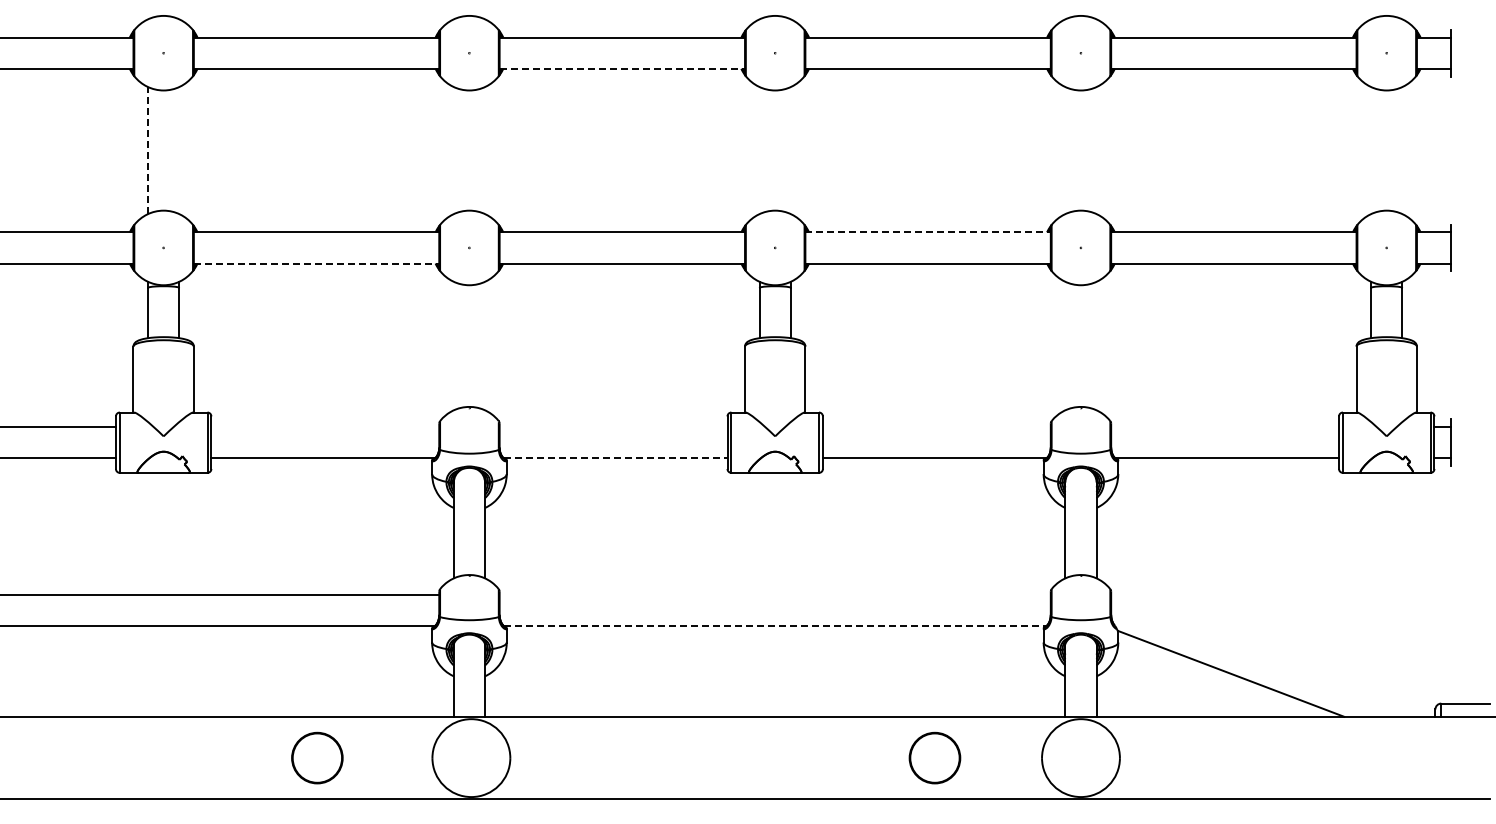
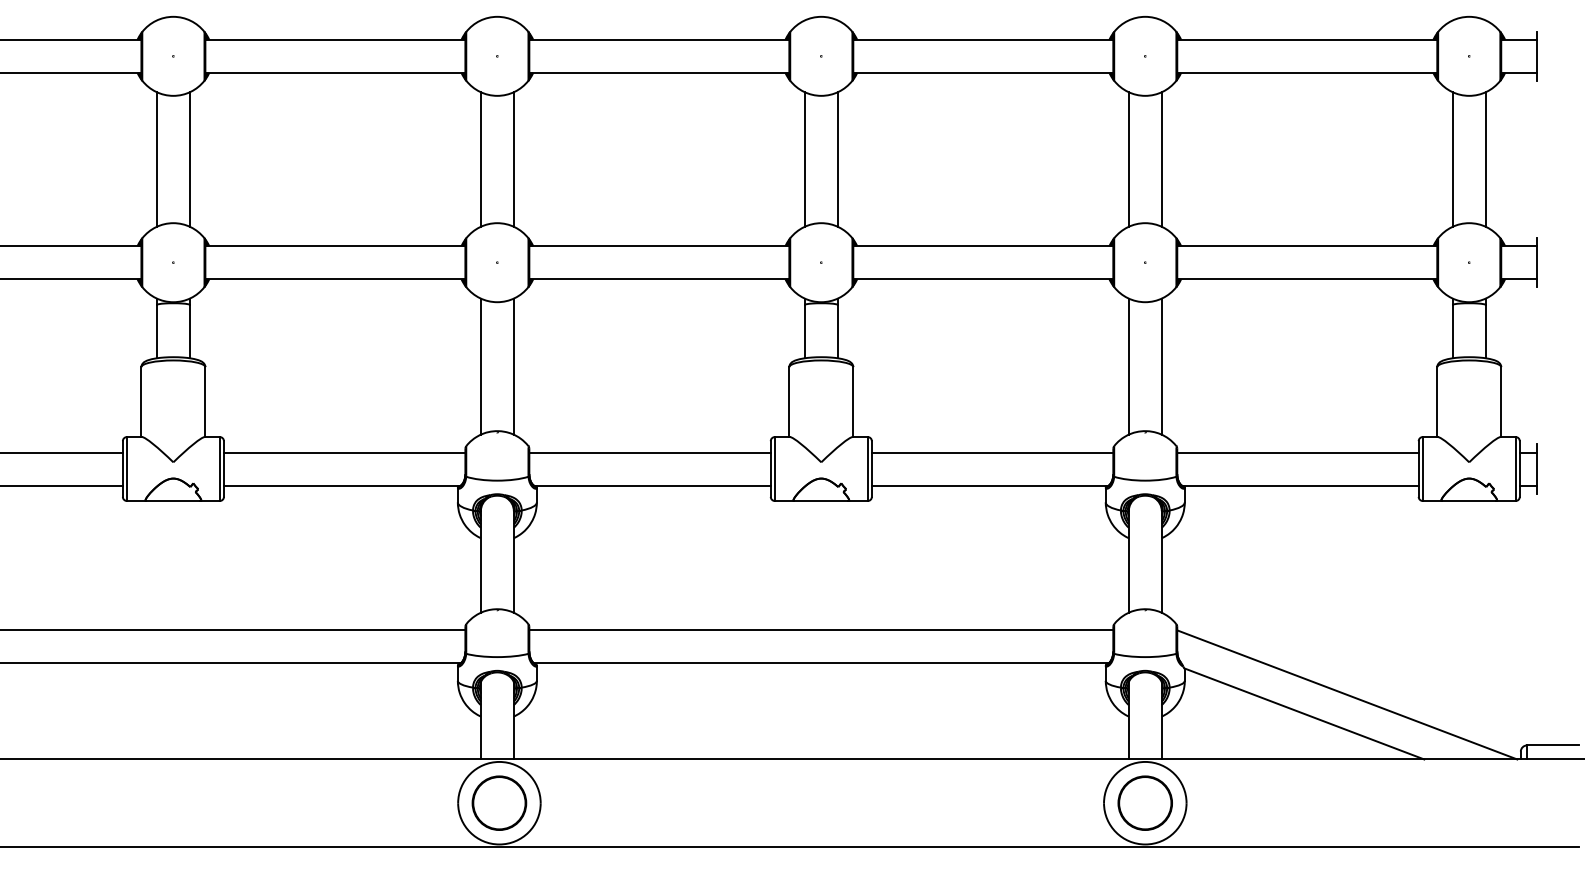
line: (622, 68) -> (659, 72), dashed -> solid
line: (148, 150) -> (157, 159), dashed -> solid
line: (179, 150) -> (190, 159), added
line: (453, 150) -> (480, 159), added
line: (485, 150) -> (514, 159), added
line: (759, 150) -> (804, 159), added
line: (790, 150) -> (837, 159), added
line: (1065, 150) -> (1128, 159), added
line: (1096, 150) -> (1161, 159), added
line: (1371, 150) -> (1453, 159), added
line: (1402, 150) -> (1485, 159), added
line: (928, 232) -> (983, 246), dashed -> solid
line: (316, 263) -> (335, 279), dashed -> solid
line: (453, 345) -> (480, 366), added
line: (485, 345) -> (514, 366), added
line: (1065, 345) -> (1128, 366), added
line: (1096, 345) -> (1161, 366), added
line: (325, 427) -> (344, 452), added
line: (613, 427) -> (649, 452), added
line: (936, 427) -> (992, 452), added
line: (1225, 427) -> (1298, 452), added
line: (615, 458) -> (652, 485), dashed -> solid
line: (774, 594) -> (820, 629), added
line: (775, 626) -> (821, 663), dashed -> solid
line: (1271, 655) -> (1347, 694), added
part: (317, 757) -> (499, 802), moved
part: (934, 757) -> (1144, 802), moved

